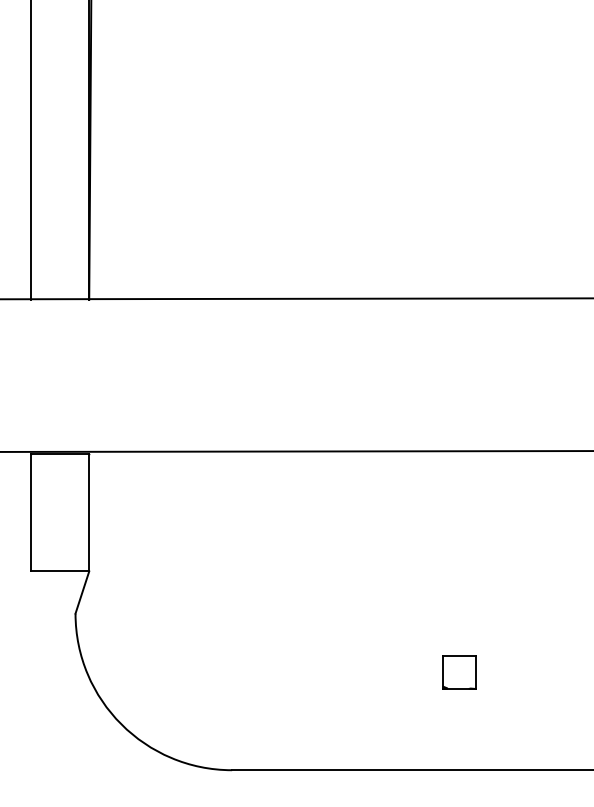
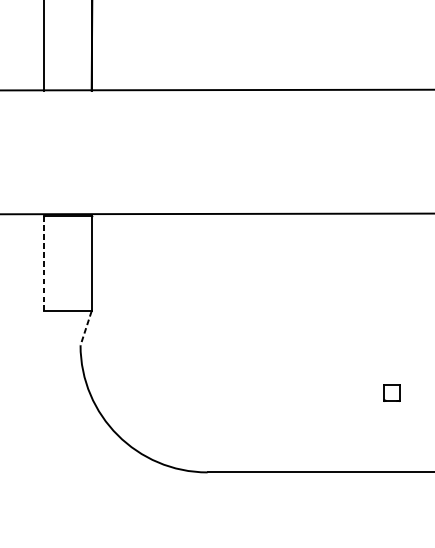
line: (30, 512) -> (44, 263), solid -> dashed
line: (82, 593) -> (86, 329), solid -> dashed
part: (459, 672) -> (392, 393), size x0.6

